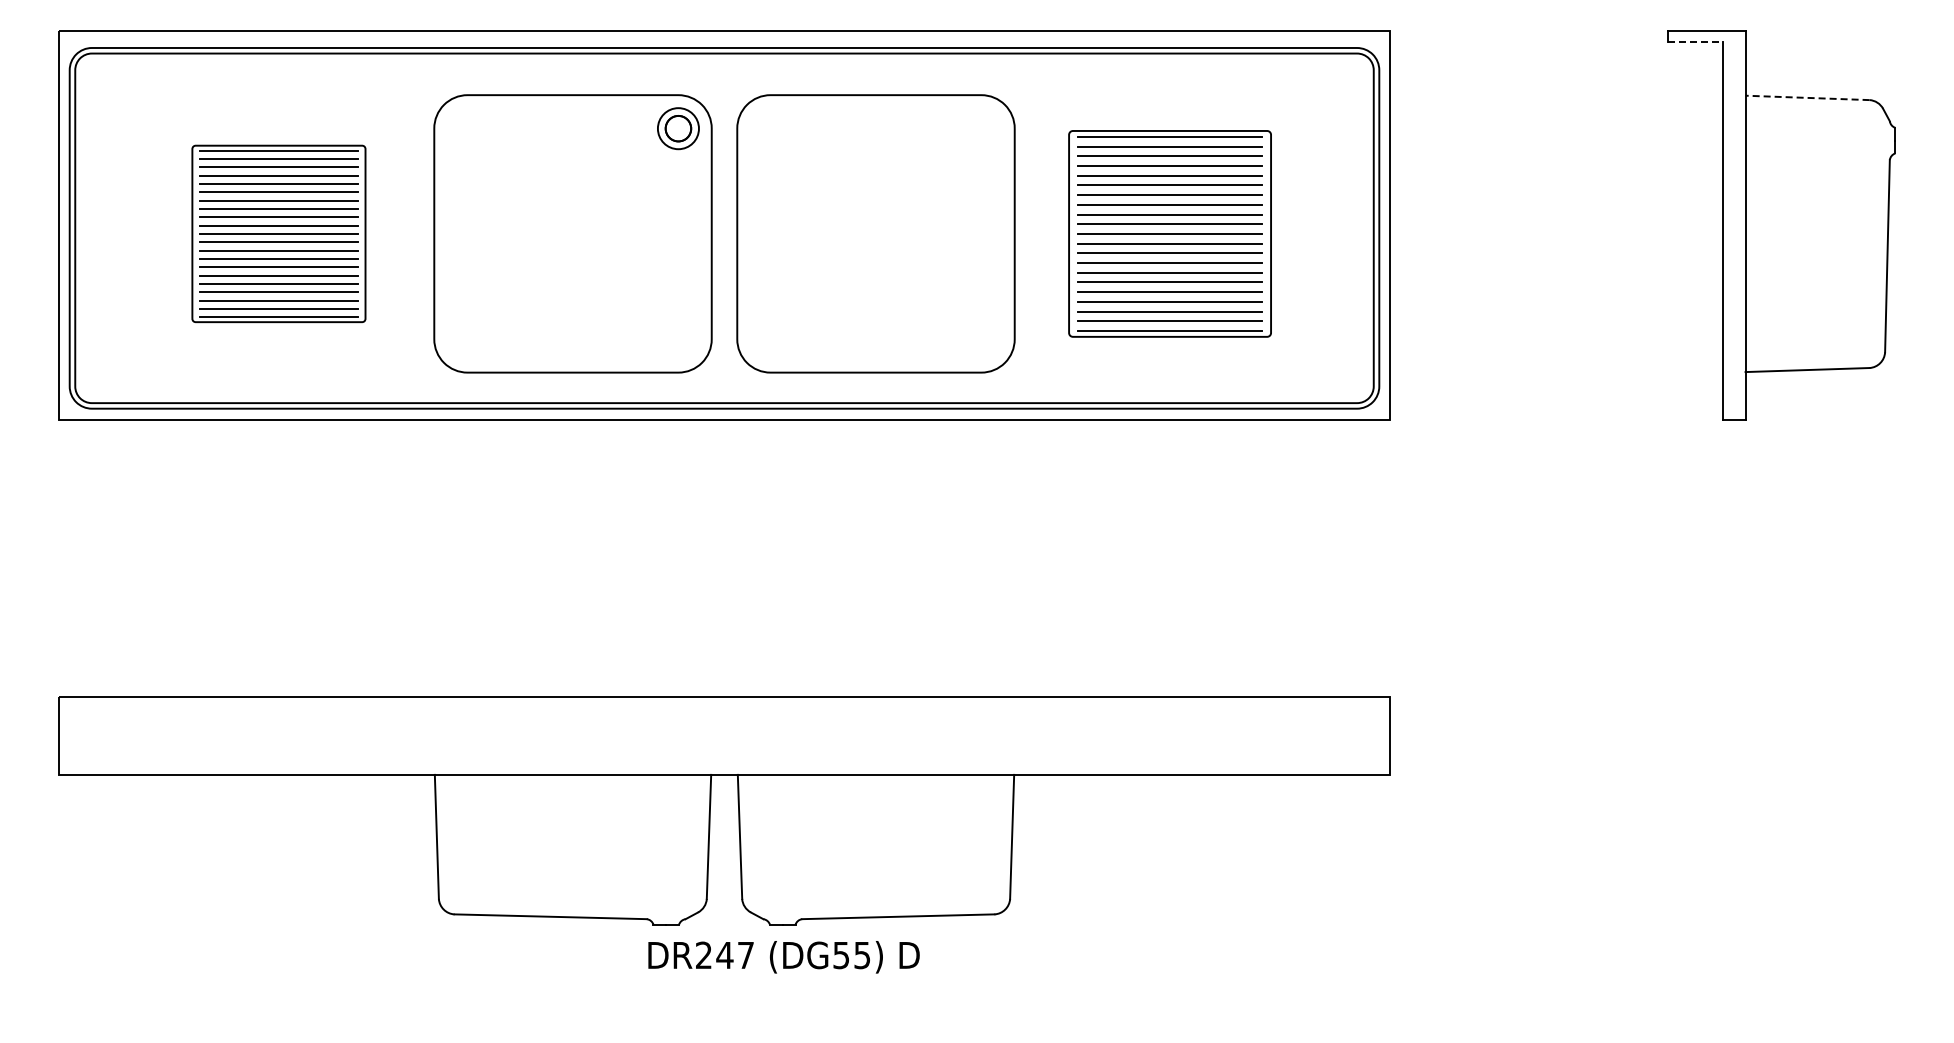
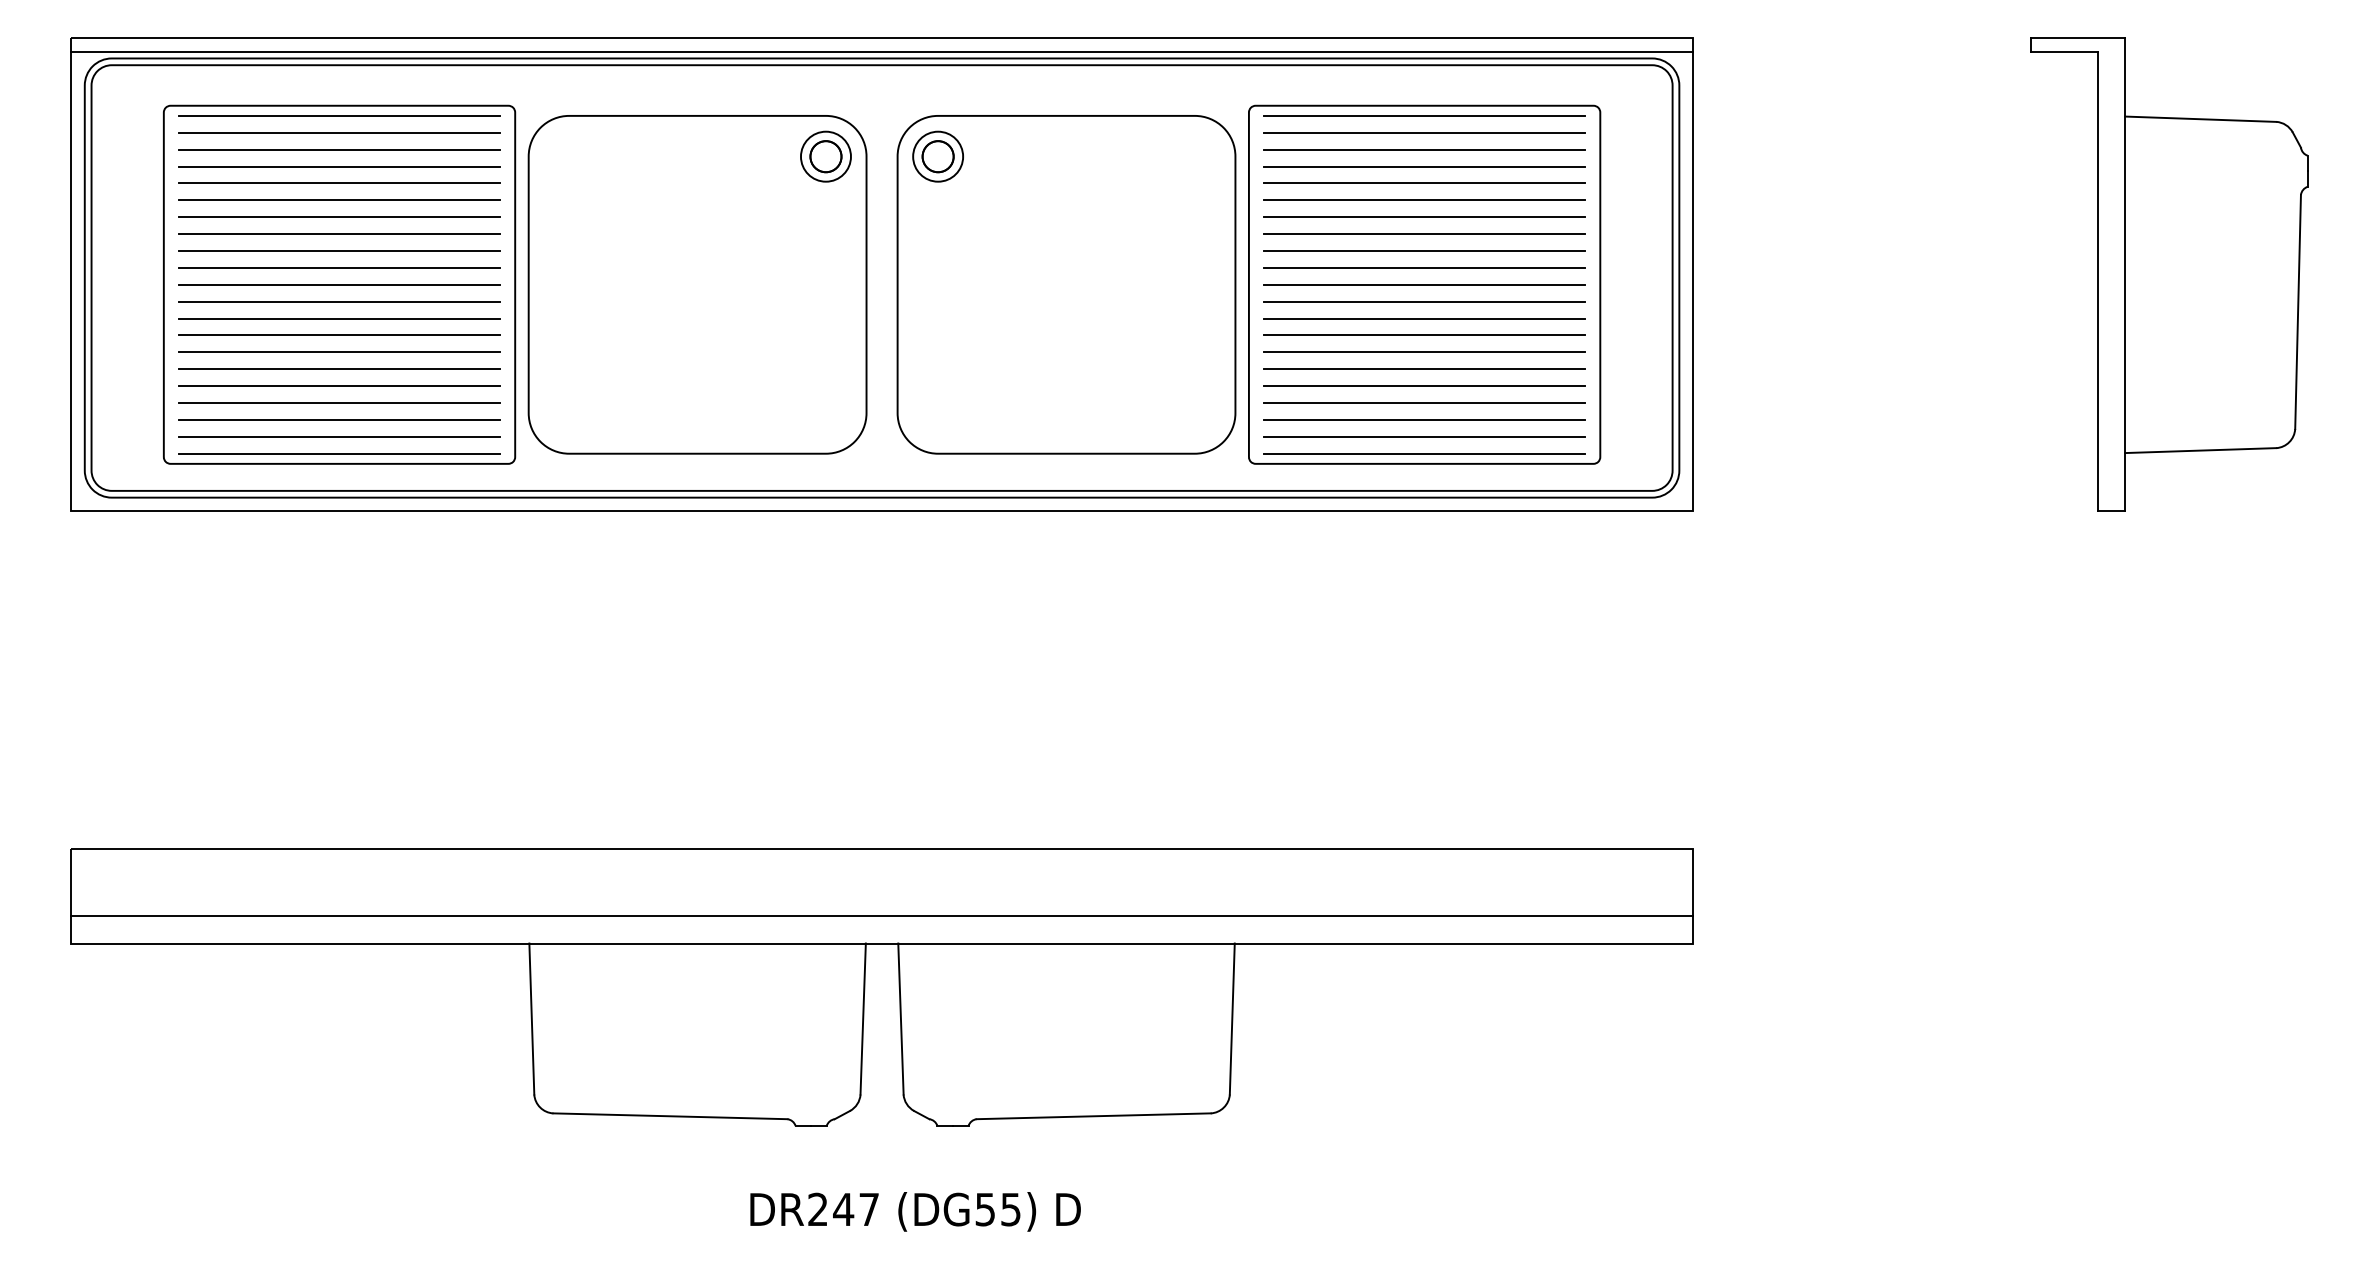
line: (724, 42) -> (882, 51), added
line: (1695, 42) -> (2064, 51), dashed -> solid
line: (1807, 97) -> (2200, 118), dashed -> solid
part: (770, 128) -> (938, 156), added
part: (278, 233) -> (339, 284), size x1.67
part: (1169, 233) -> (1423, 284), size x1.43
line: (724, 752) -> (882, 916), added
text: (783, 957) -> (914, 1212), moved

